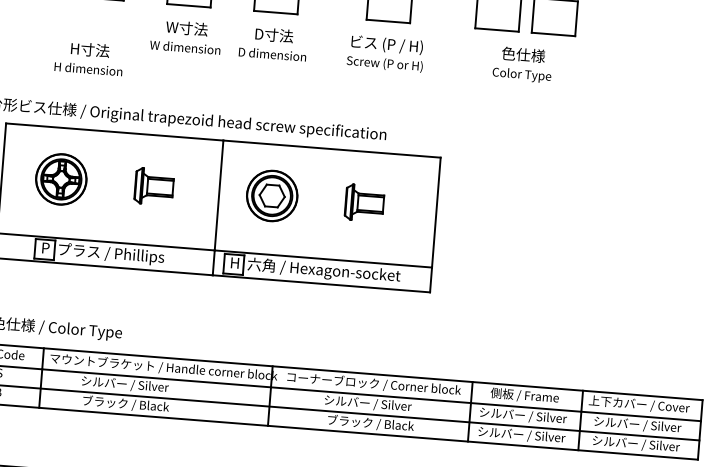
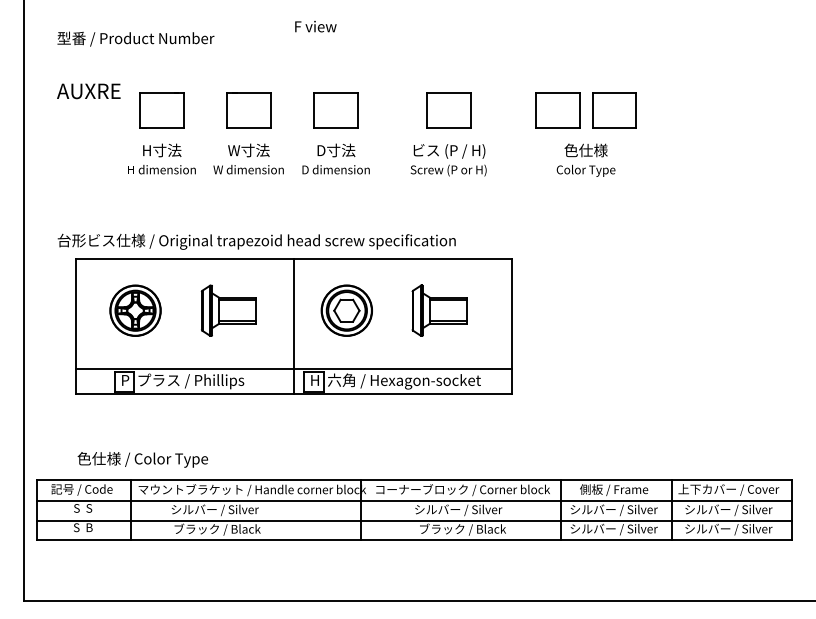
text: (88, 57) -> (161, 158), moved
part: (154, 186) -> (228, 310), size x1.43
part: (364, 203) -> (439, 310), size x1.43

